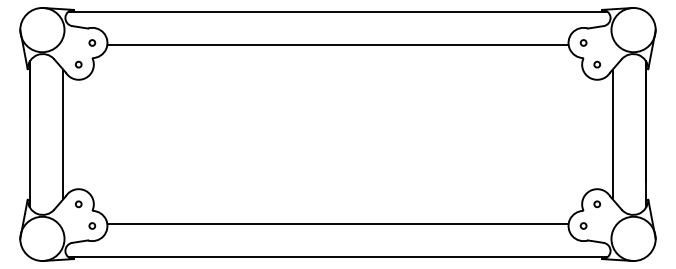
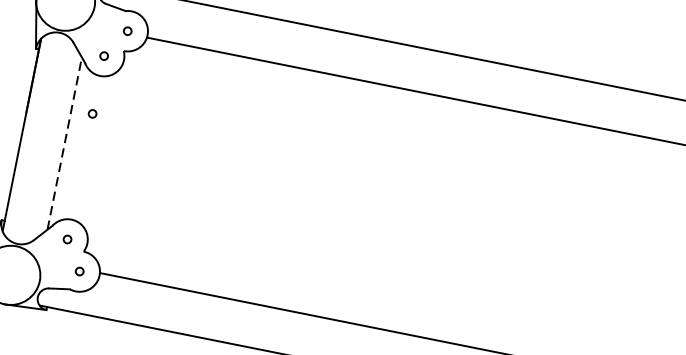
circle: (78, 108) -> (92, 113), added
line: (62, 134) -> (64, 143), solid -> dashed

